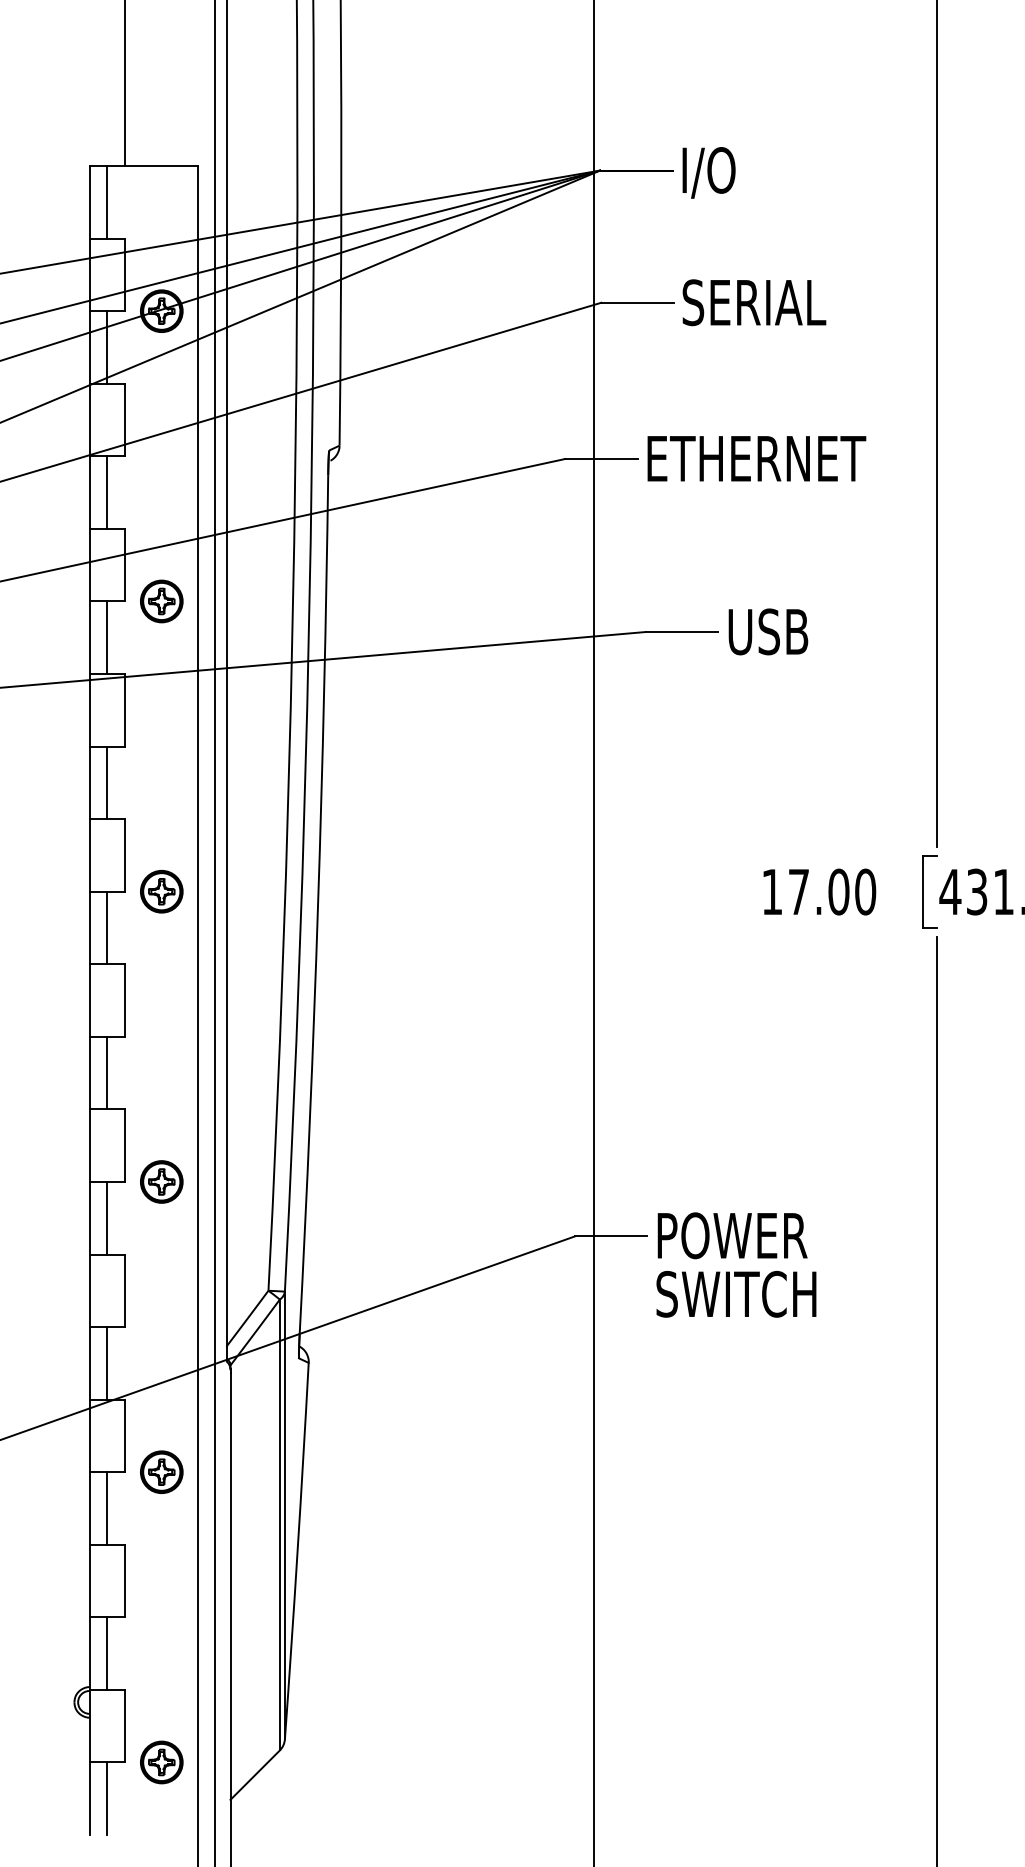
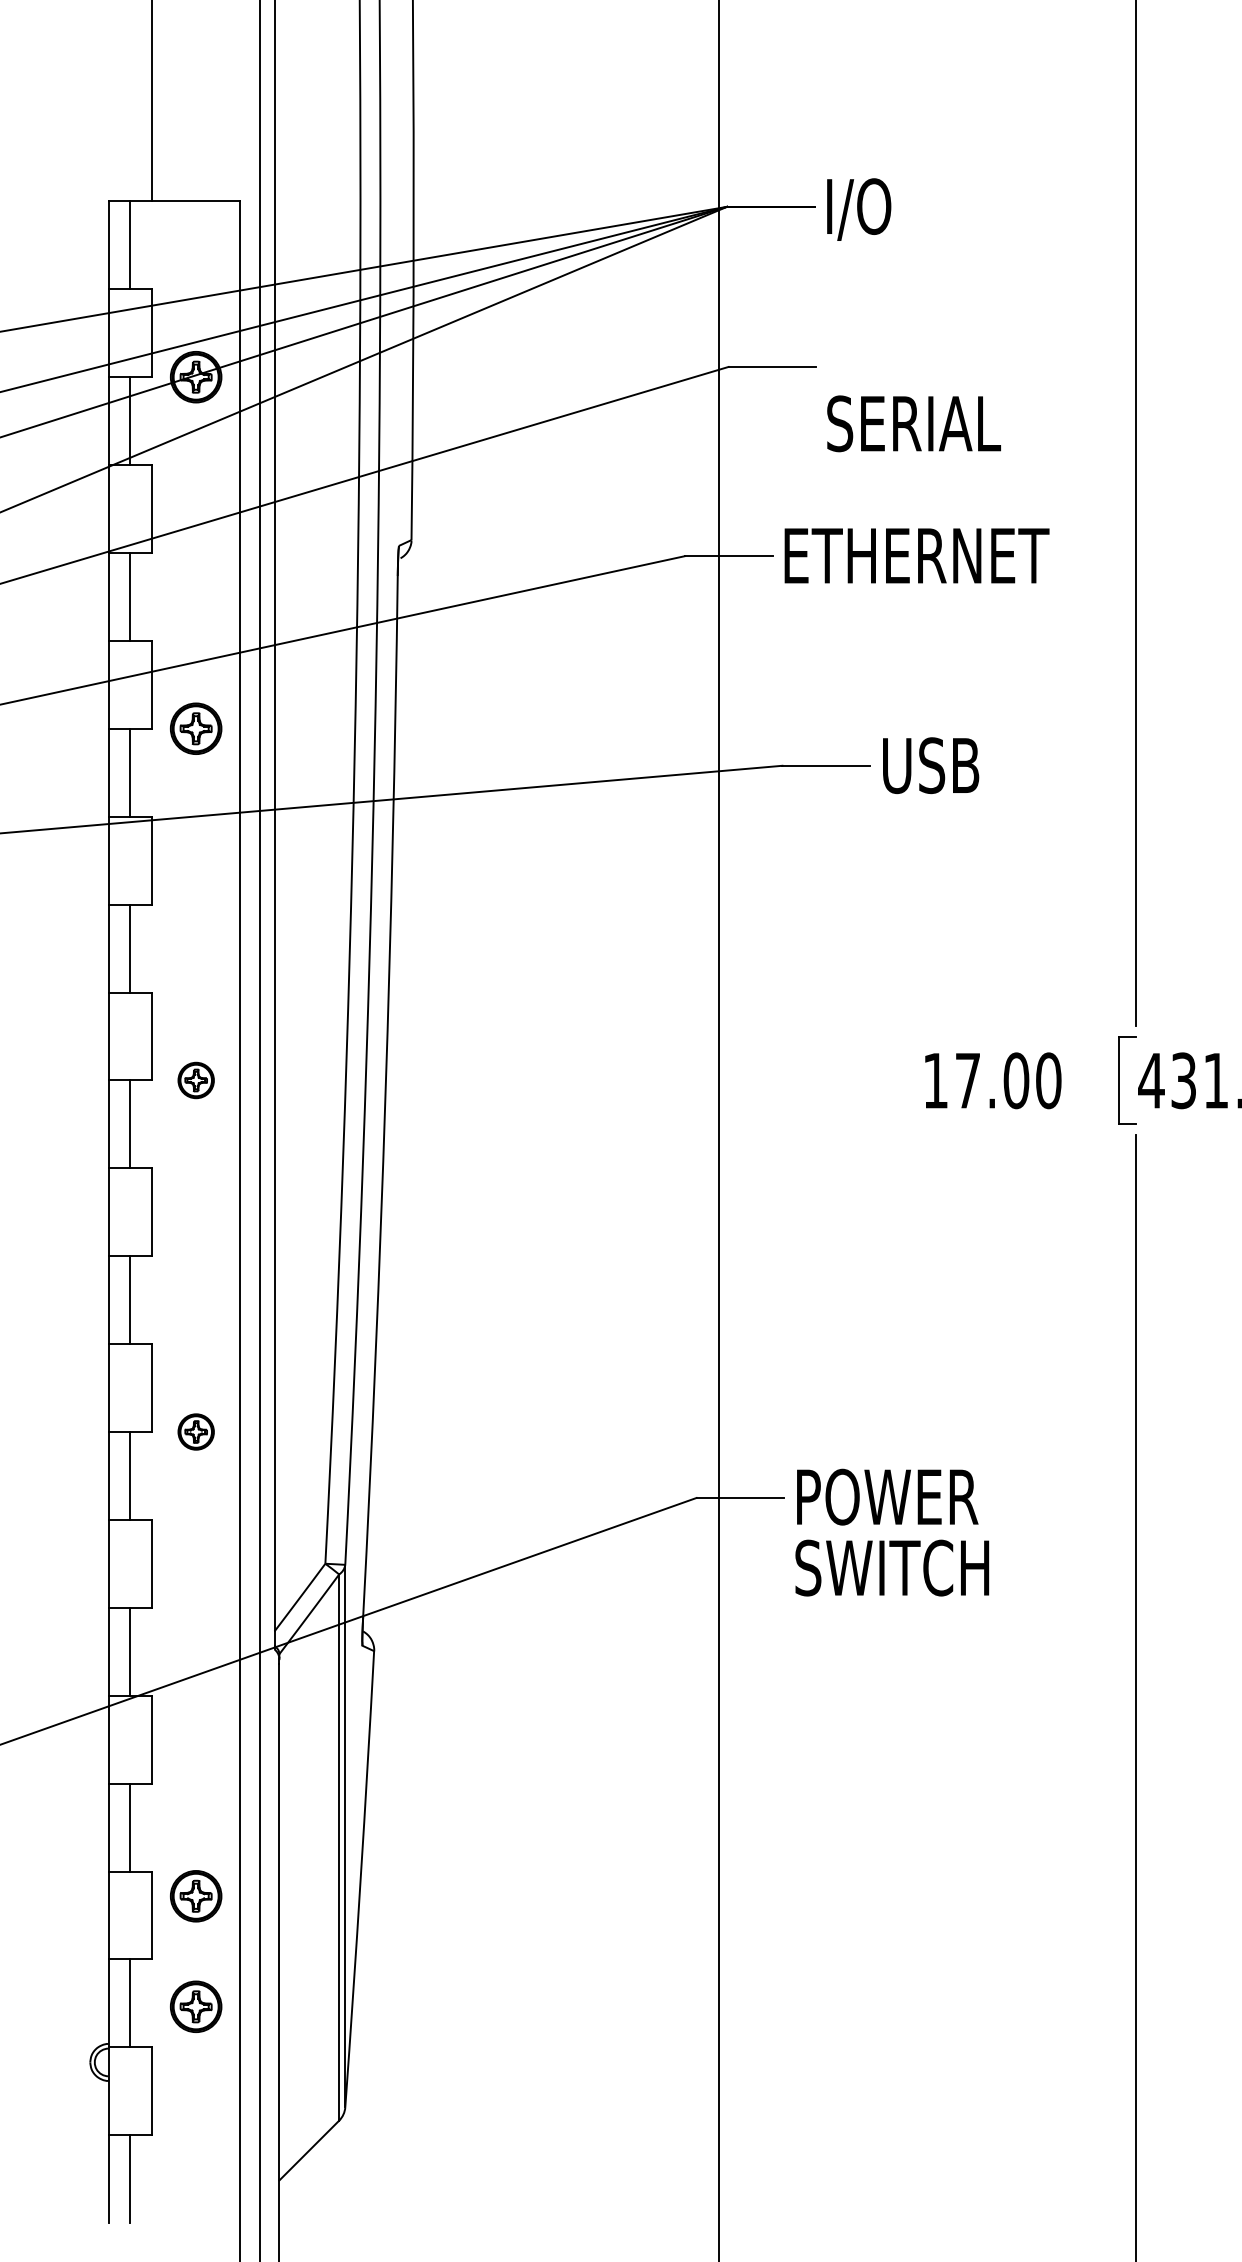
text: (754, 302) -> (914, 423), moved
part: (161, 891) -> (195, 1080), size x0.7
part: (161, 1181) -> (195, 1431), size x0.7
part: (161, 1471) -> (195, 1895), moved
part: (161, 1762) -> (195, 2006), moved

